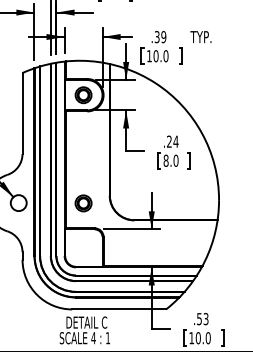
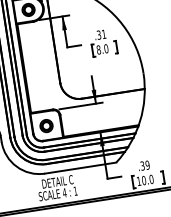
text: (172, 141) -> (101, 34), .24 -> .31
part: (83, 203) -> (46, 126), moved
text: (202, 318) -> (144, 165), .53 -> .39

